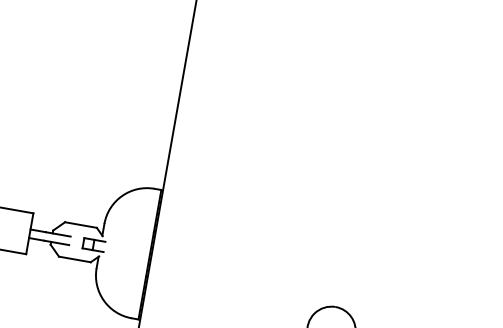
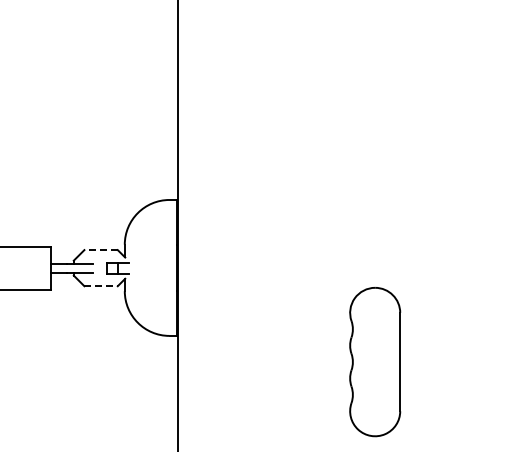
line: (81, 225) -> (101, 250), solid -> dashed
line: (75, 259) -> (101, 286), solid -> dashed

